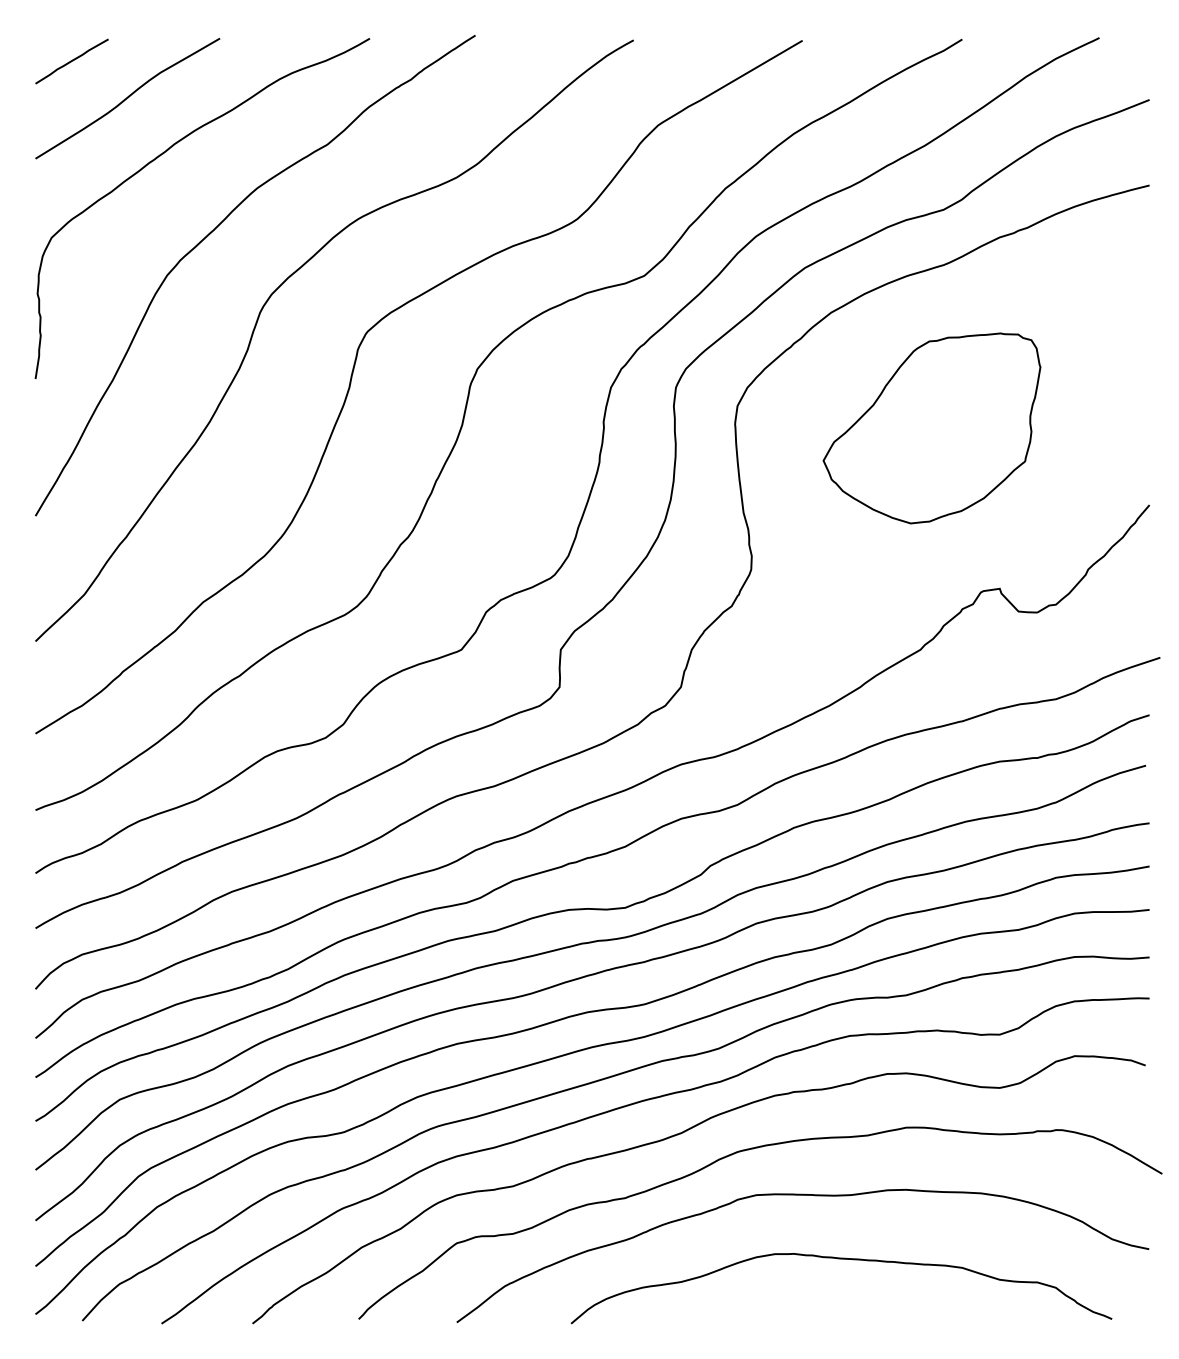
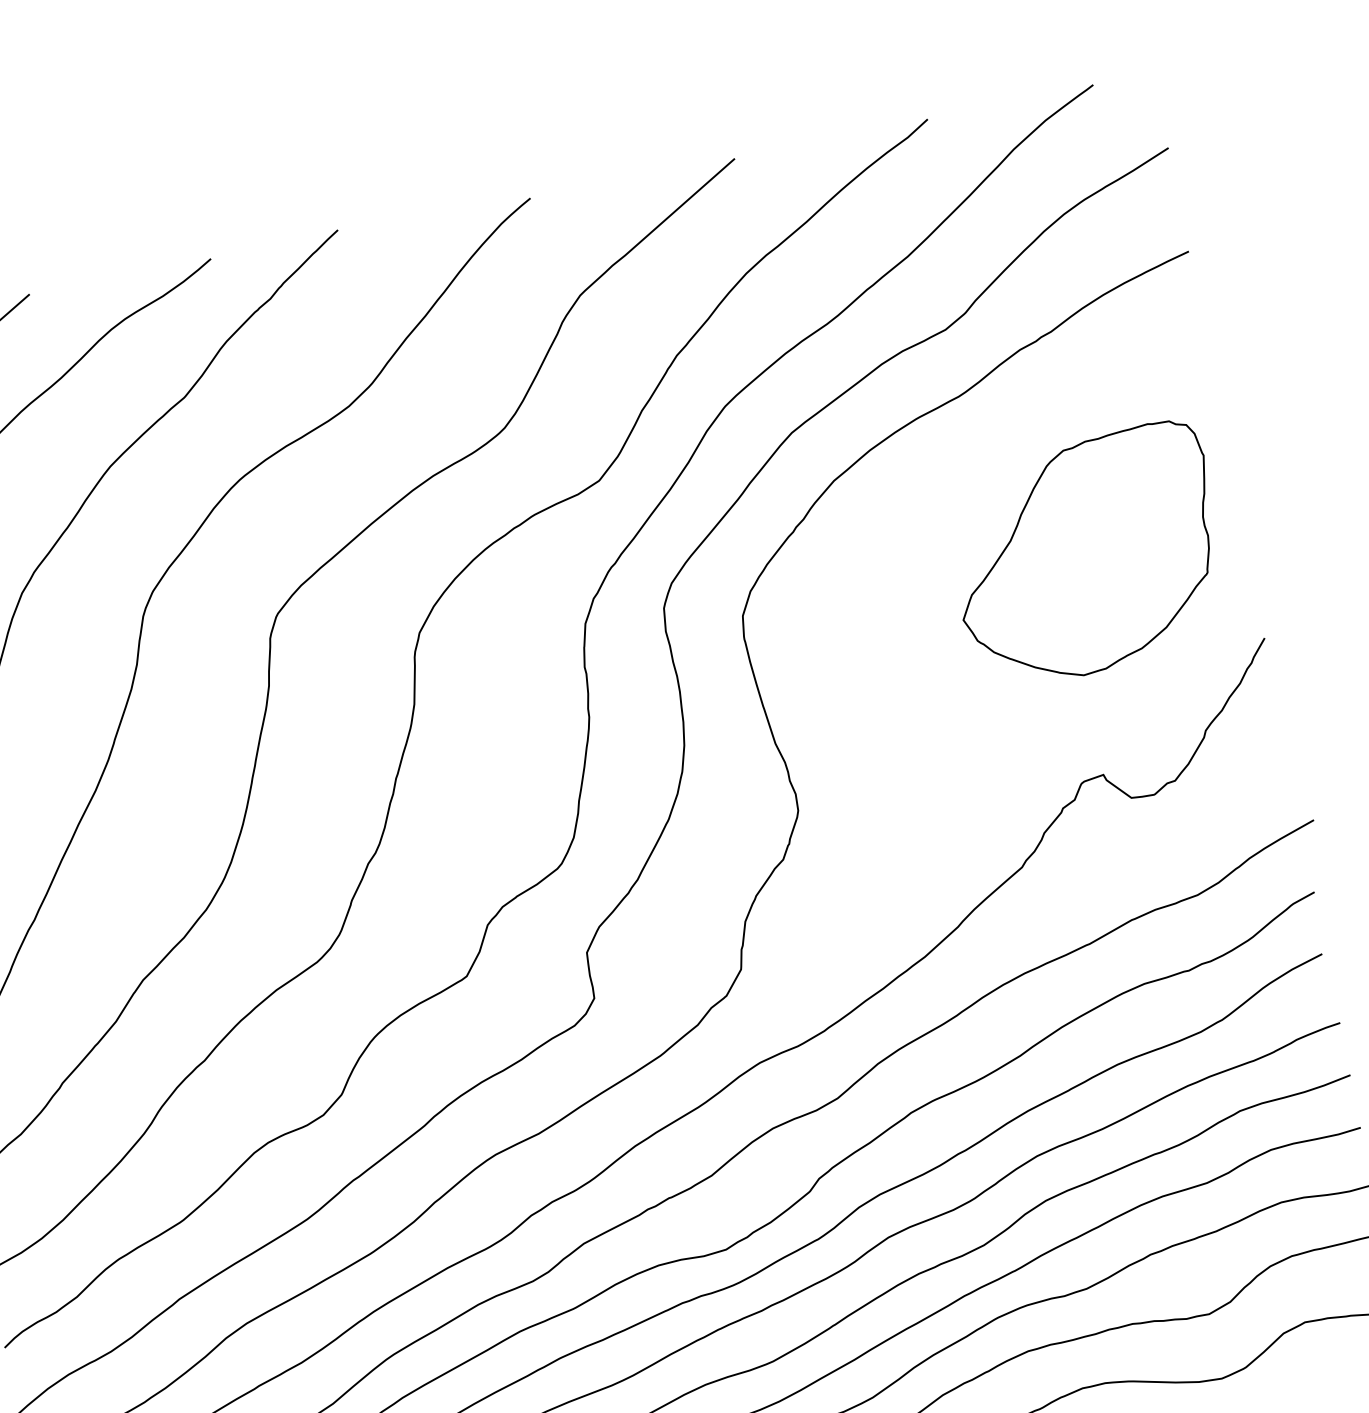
part: (931, 428) -> (1086, 555), moved

